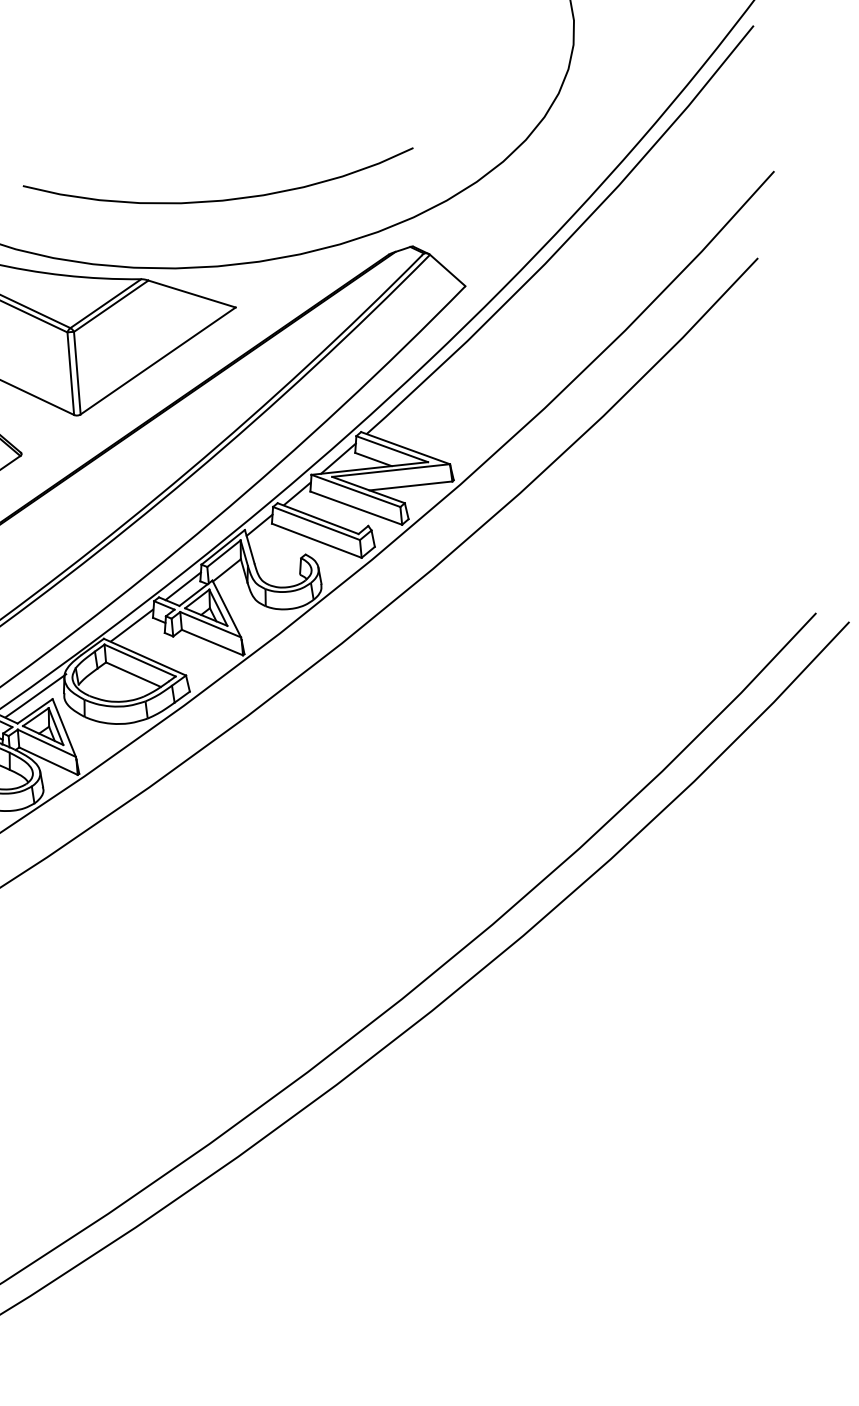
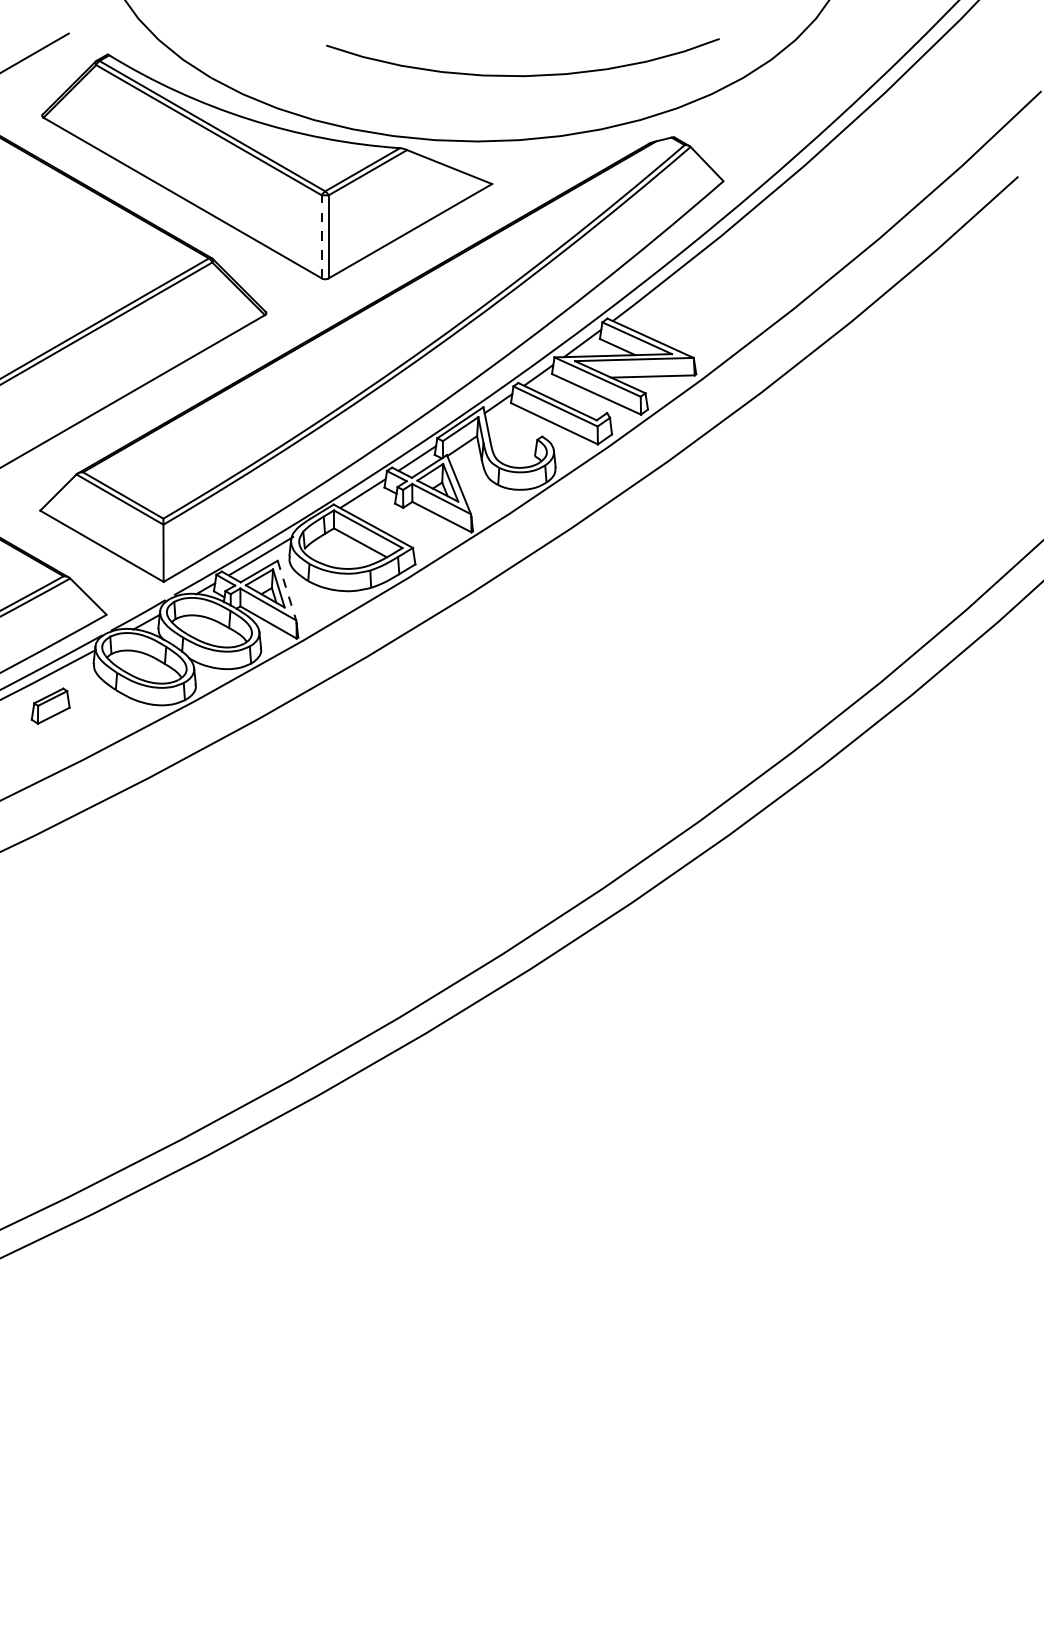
curve: (220, 200) -> (522, 75), moved
line: (70, 373) -> (321, 236), solid -> dashed
line: (64, 728) -> (287, 591), solid -> dashed

